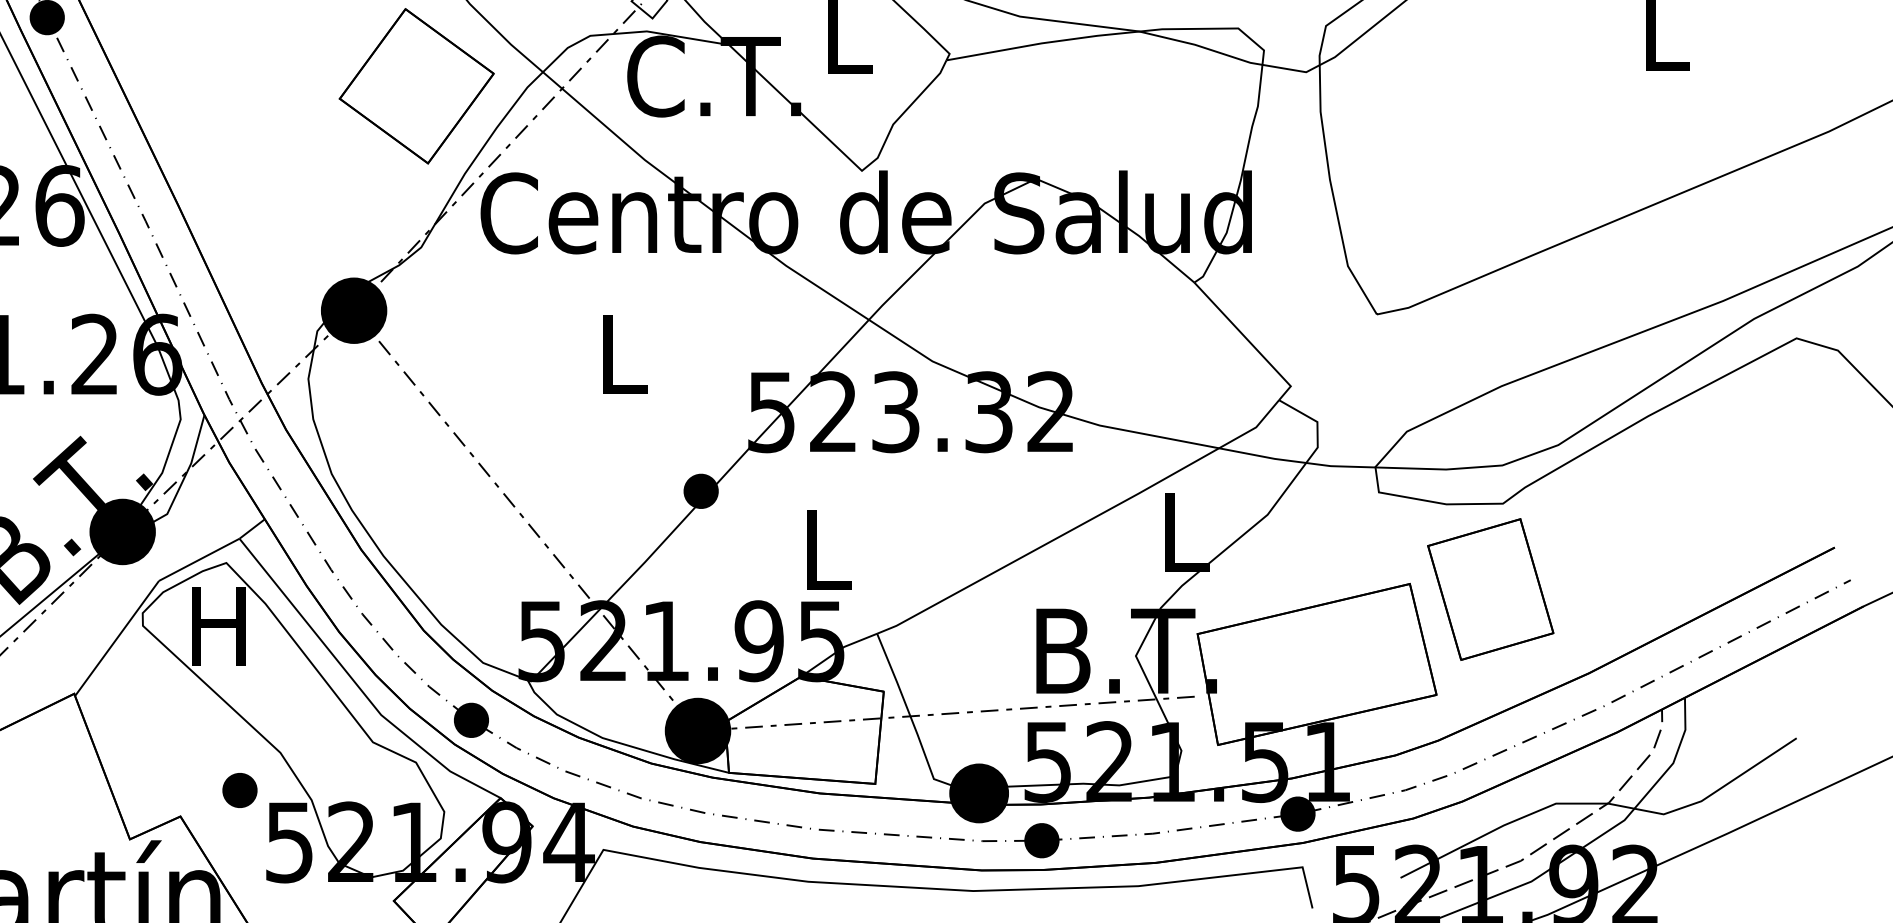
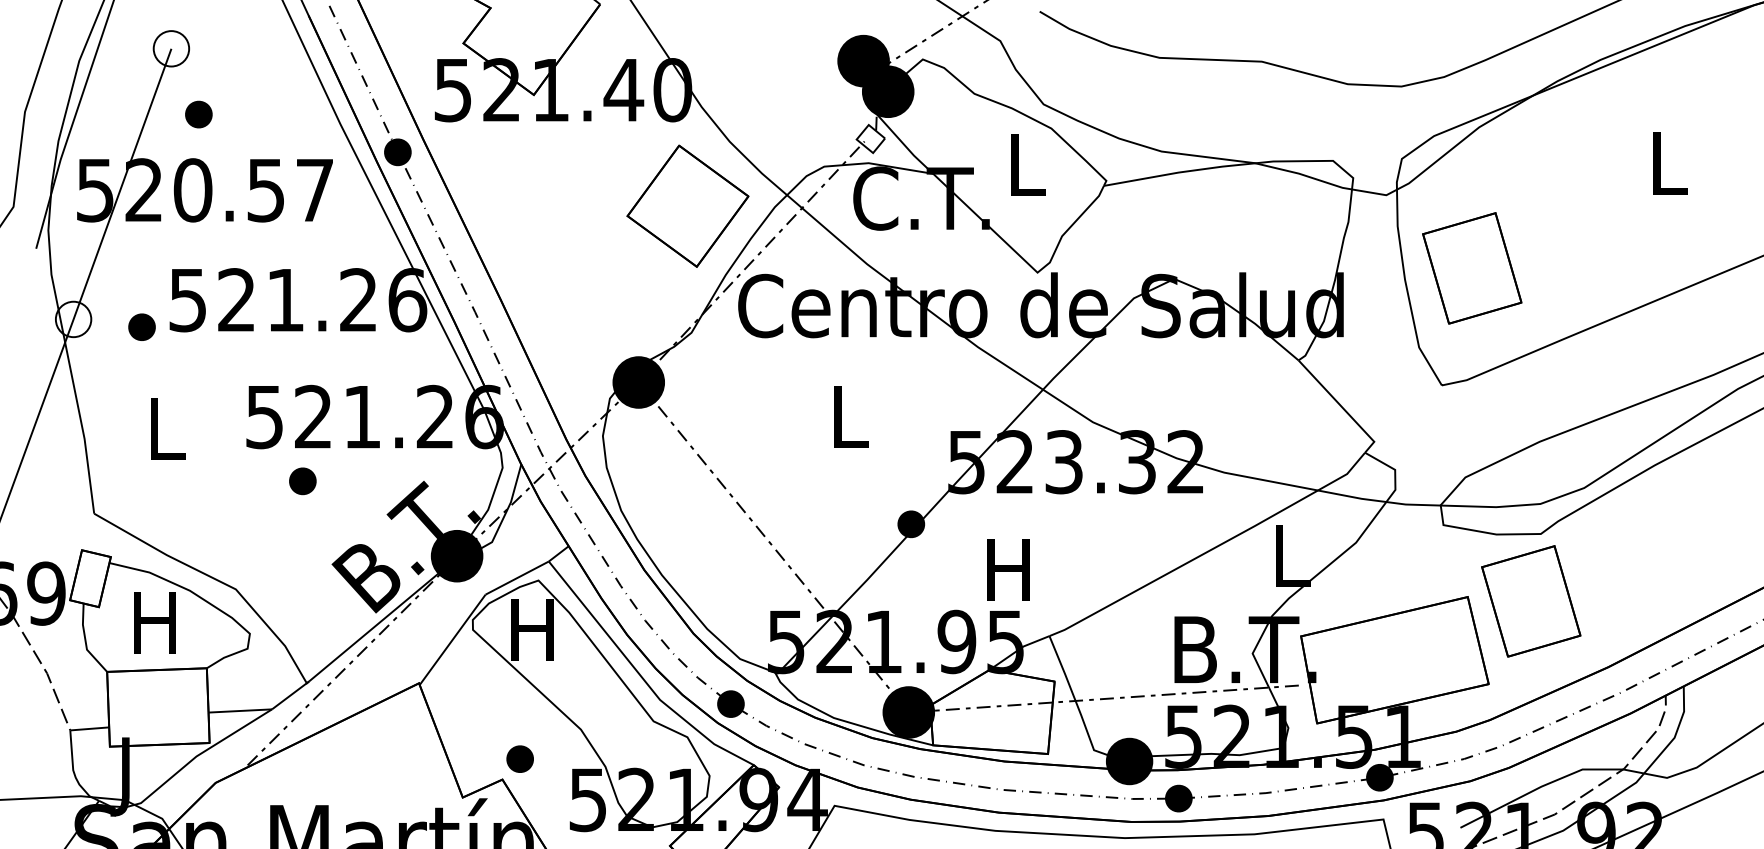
part: (1415, 165) -> (1472, 268), added
text: (824, 548) -> (1008, 569), L -> H
part: (239, 789) -> (519, 758), moved

